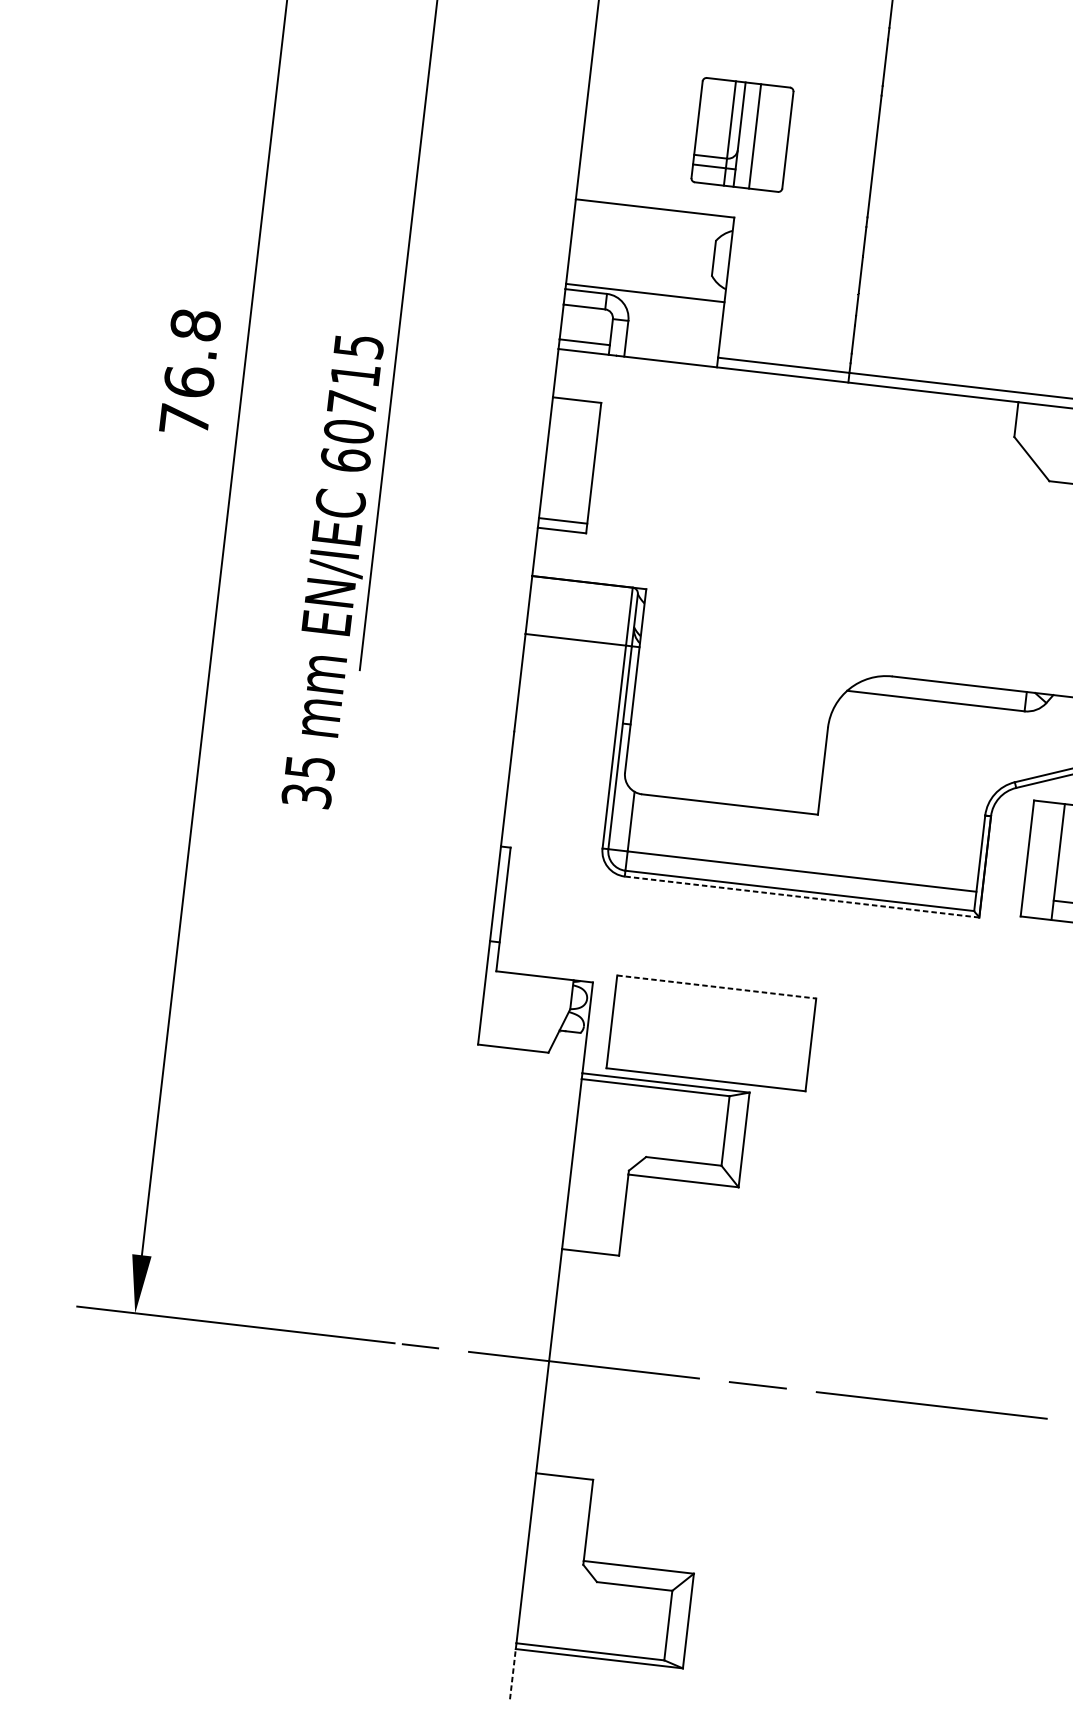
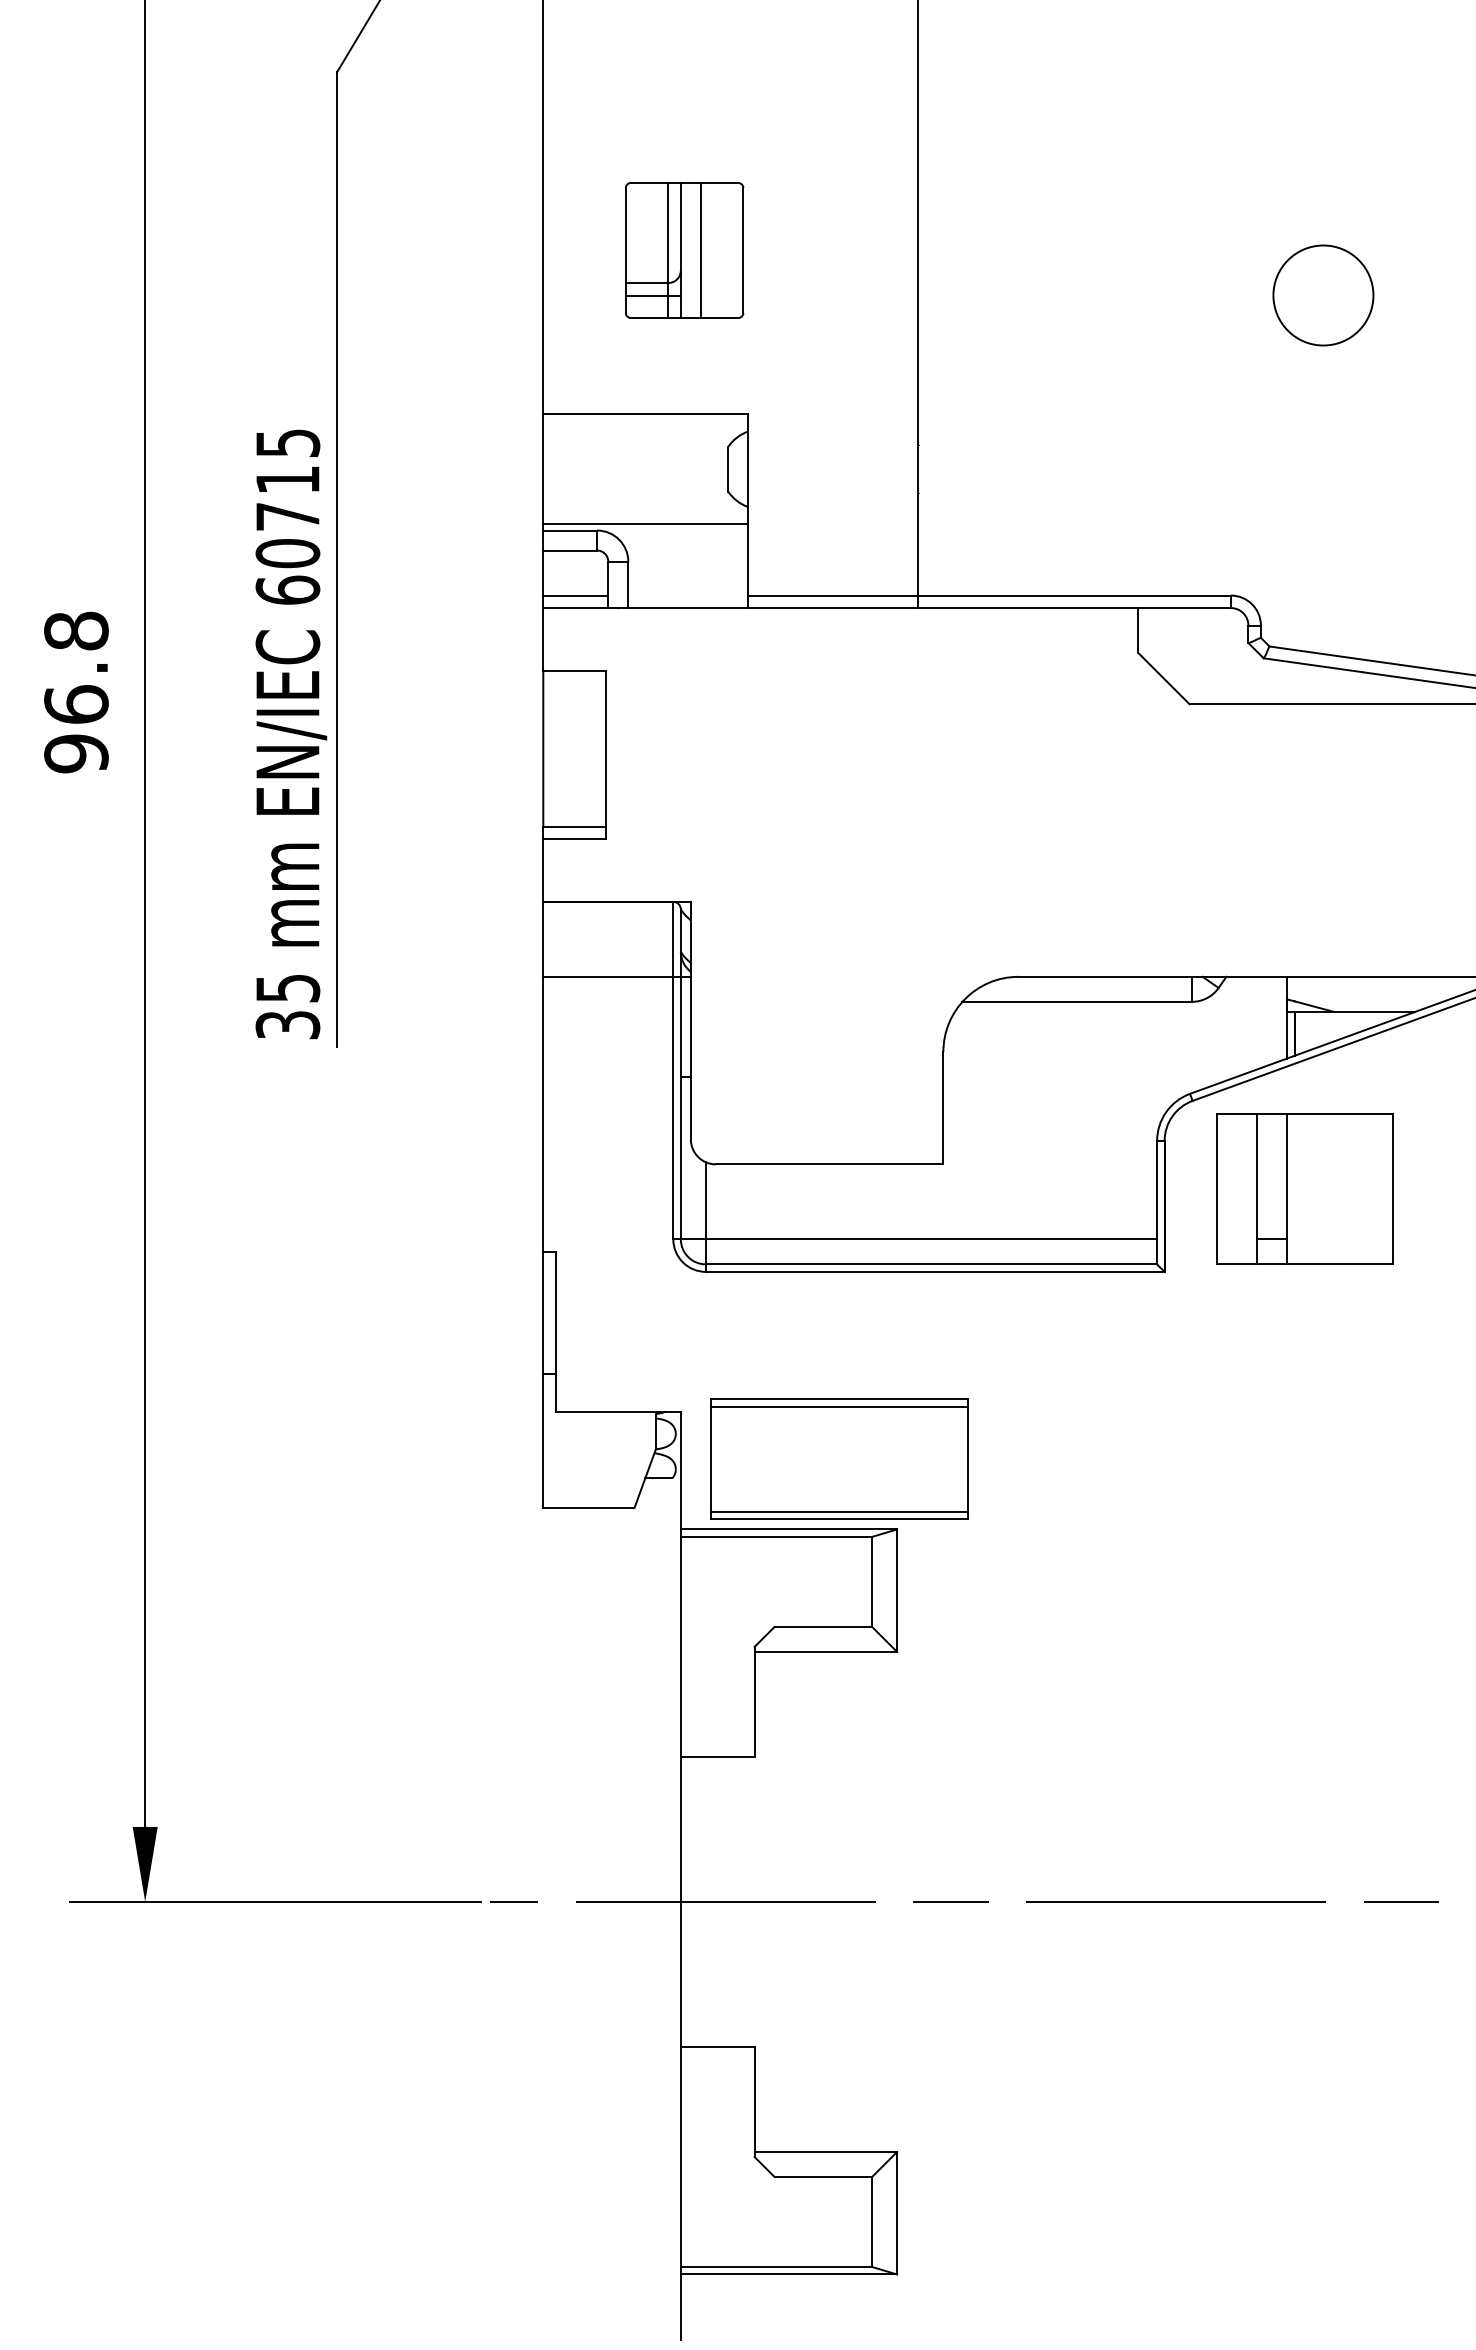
part: (742, 134) -> (684, 250), moved
text: (184, 419) -> (76, 753), 76.8 -> 96.8
text: (335, 571) -> (291, 734), moved
line: (801, 896) -> (934, 1271), dashed -> solid
line: (716, 987) -> (839, 1399), dashed -> solid
line: (716, 992) -> (839, 1406), added
line: (706, 1073) -> (839, 1511), added
line: (512, 1674) -> (680, 2307), dashed -> solid

